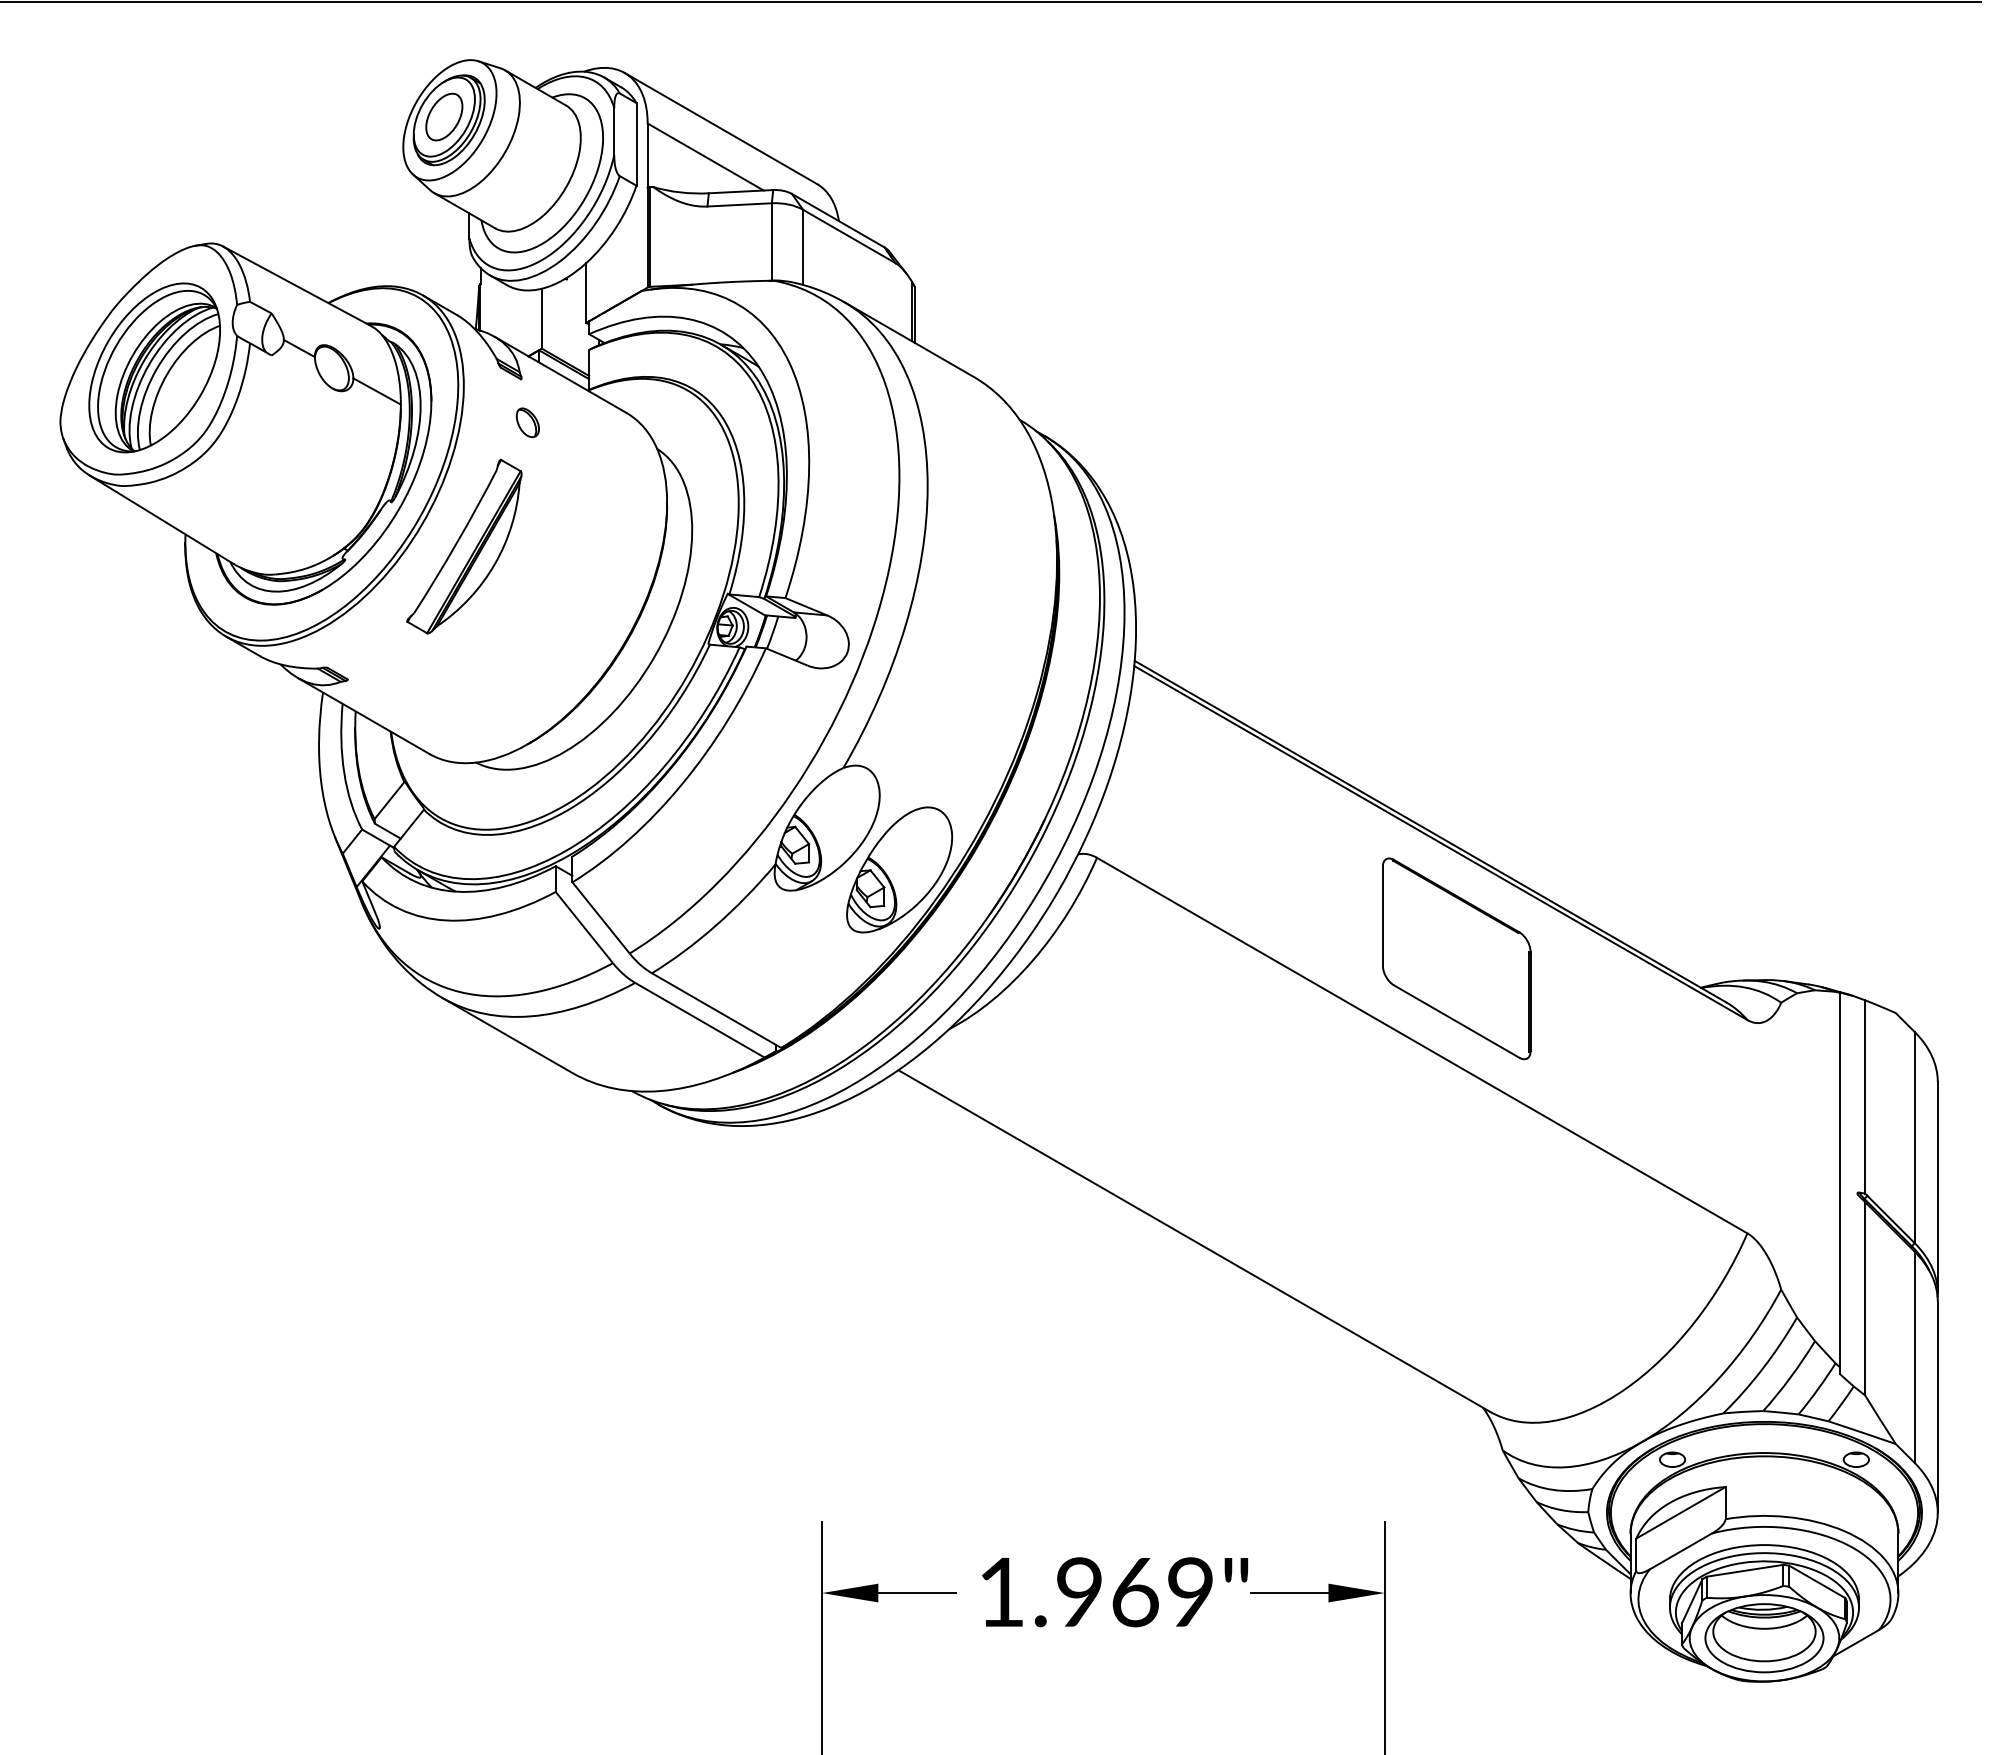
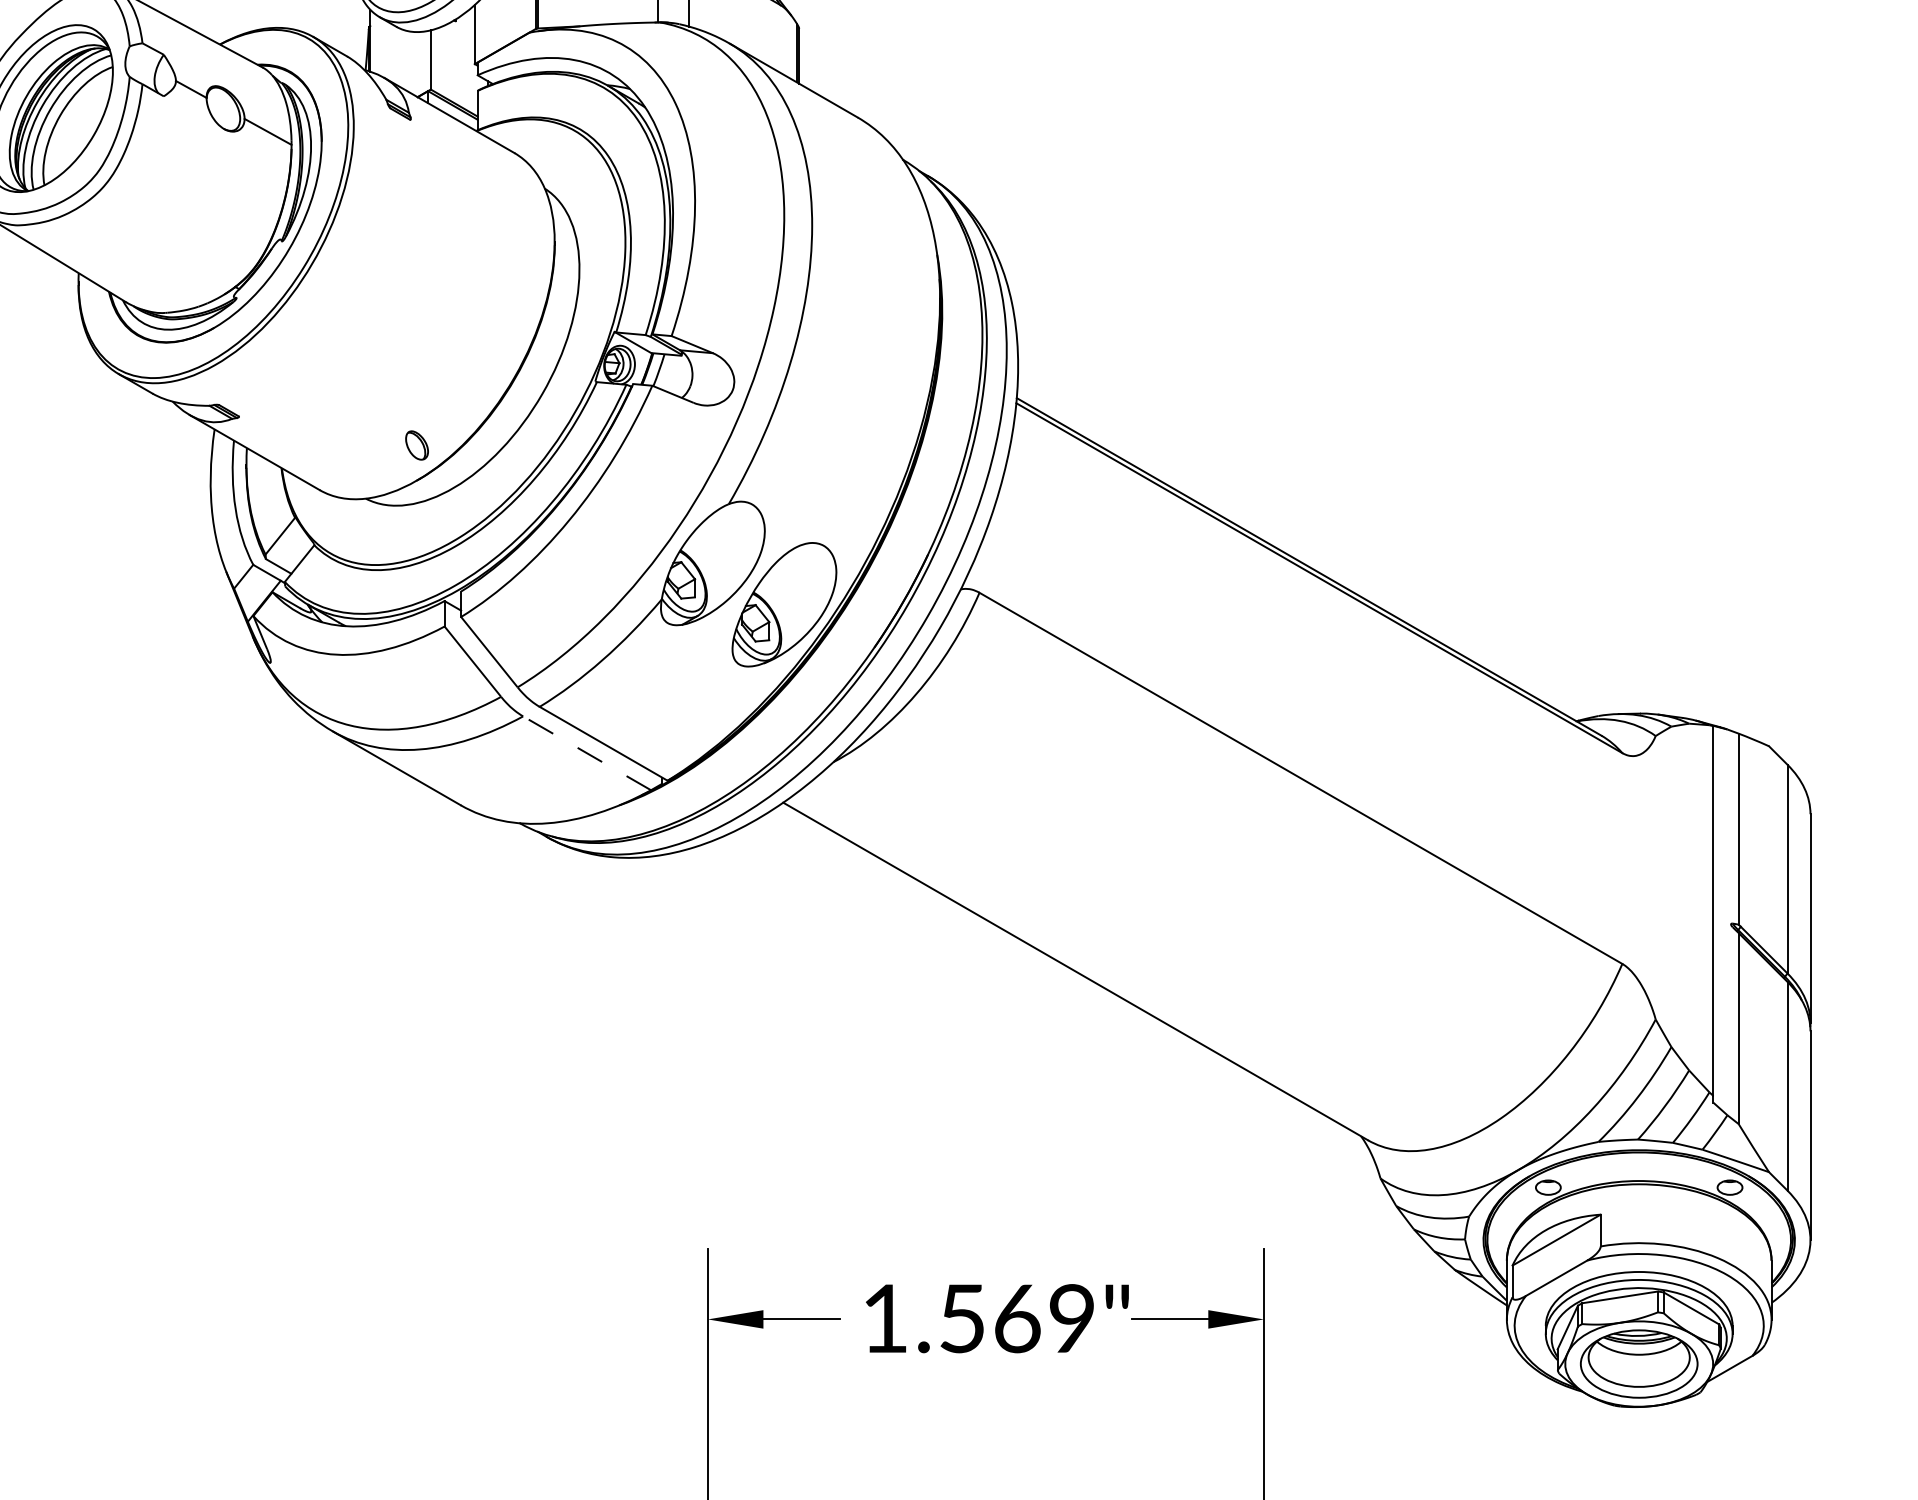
part: (527, 422) -> (416, 445), moved
part: (464, 546) -> (354, 285), removed
part: (1456, 958) -> (1334, 692), removed
line: (699, 1020) -> (586, 753), solid -> dashed
text: (1079, 1592) -> (962, 1318), 1.969" -> 1.569"

